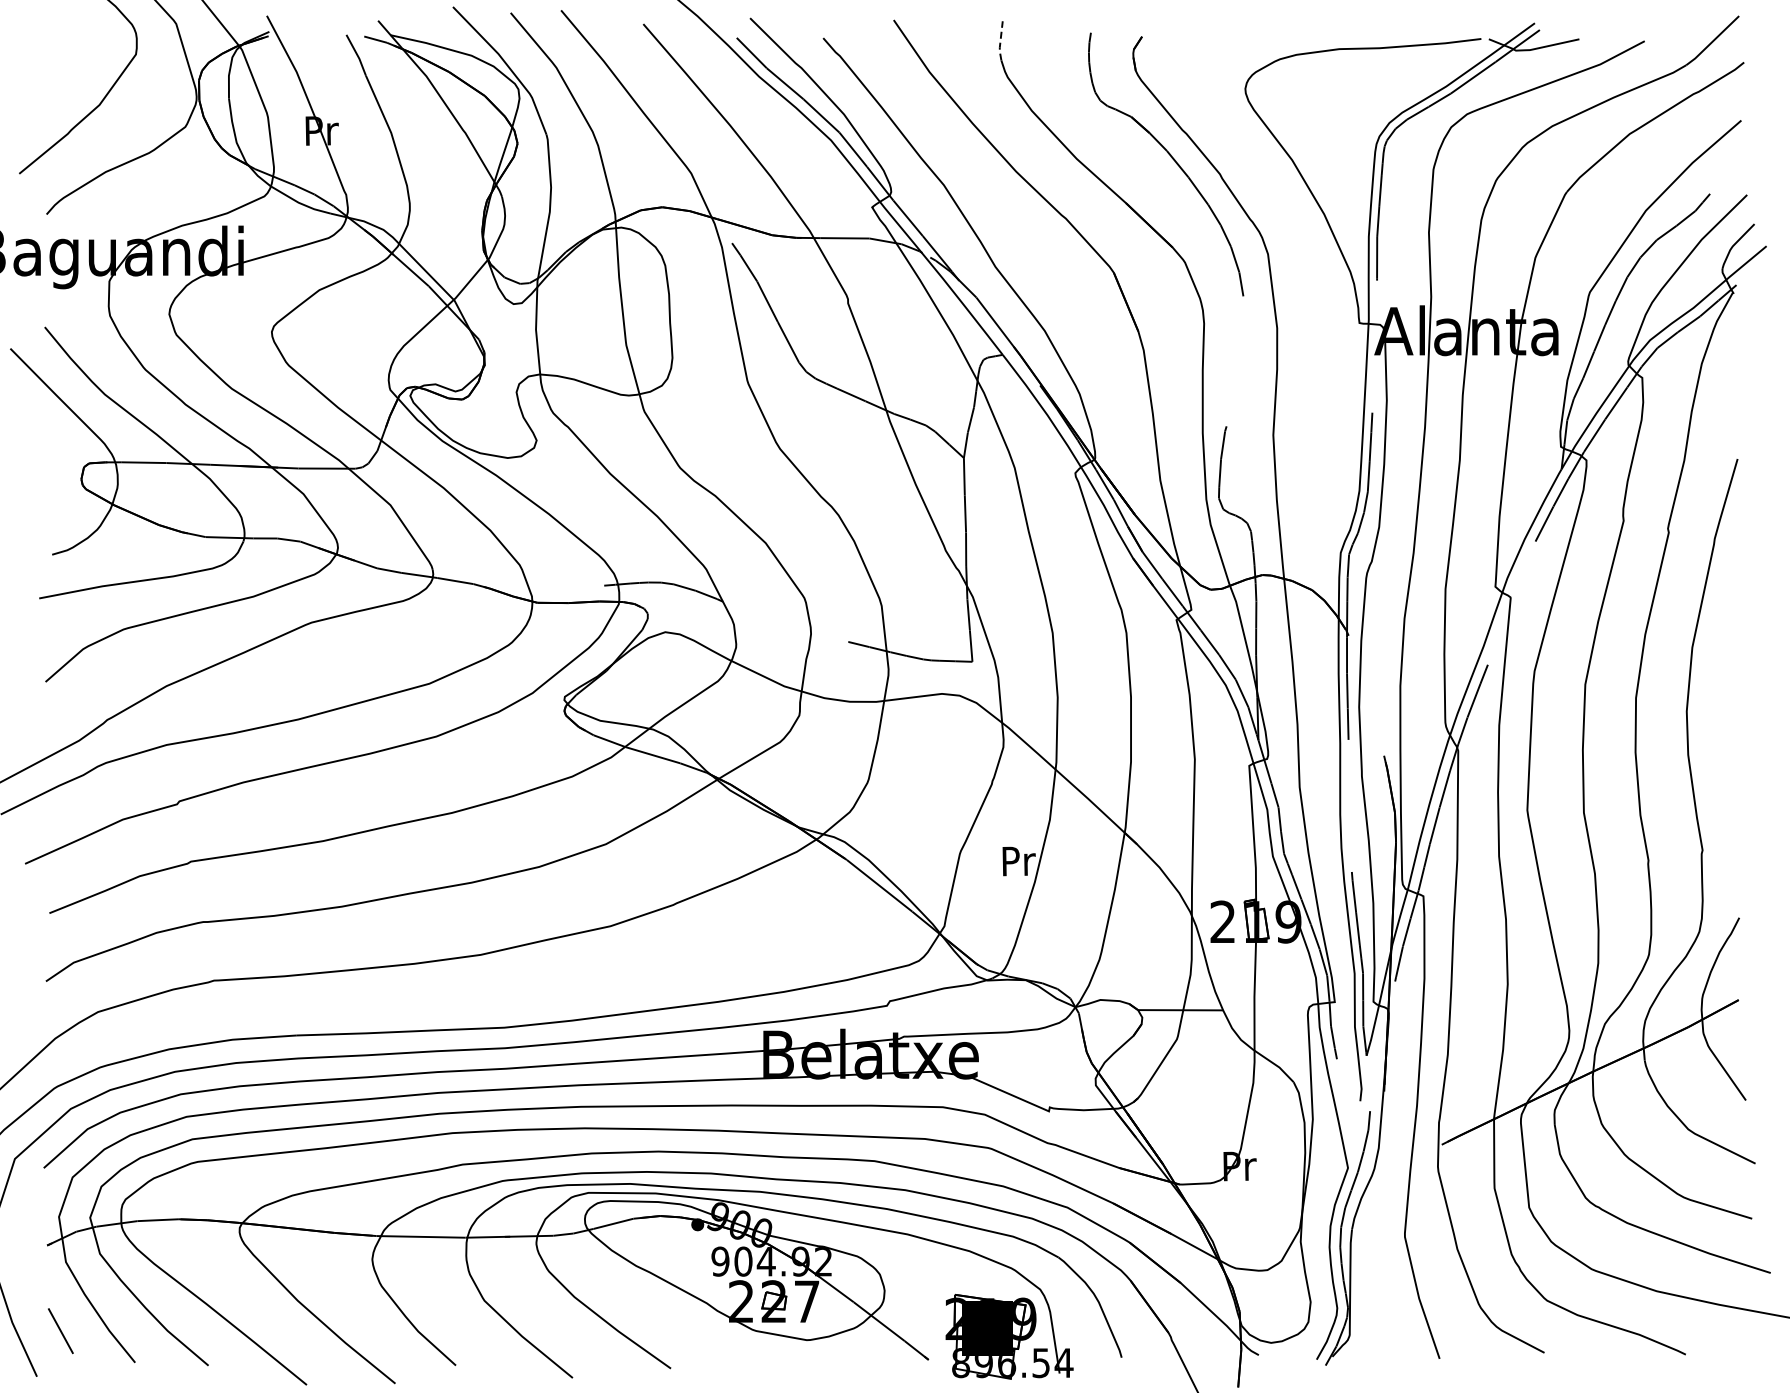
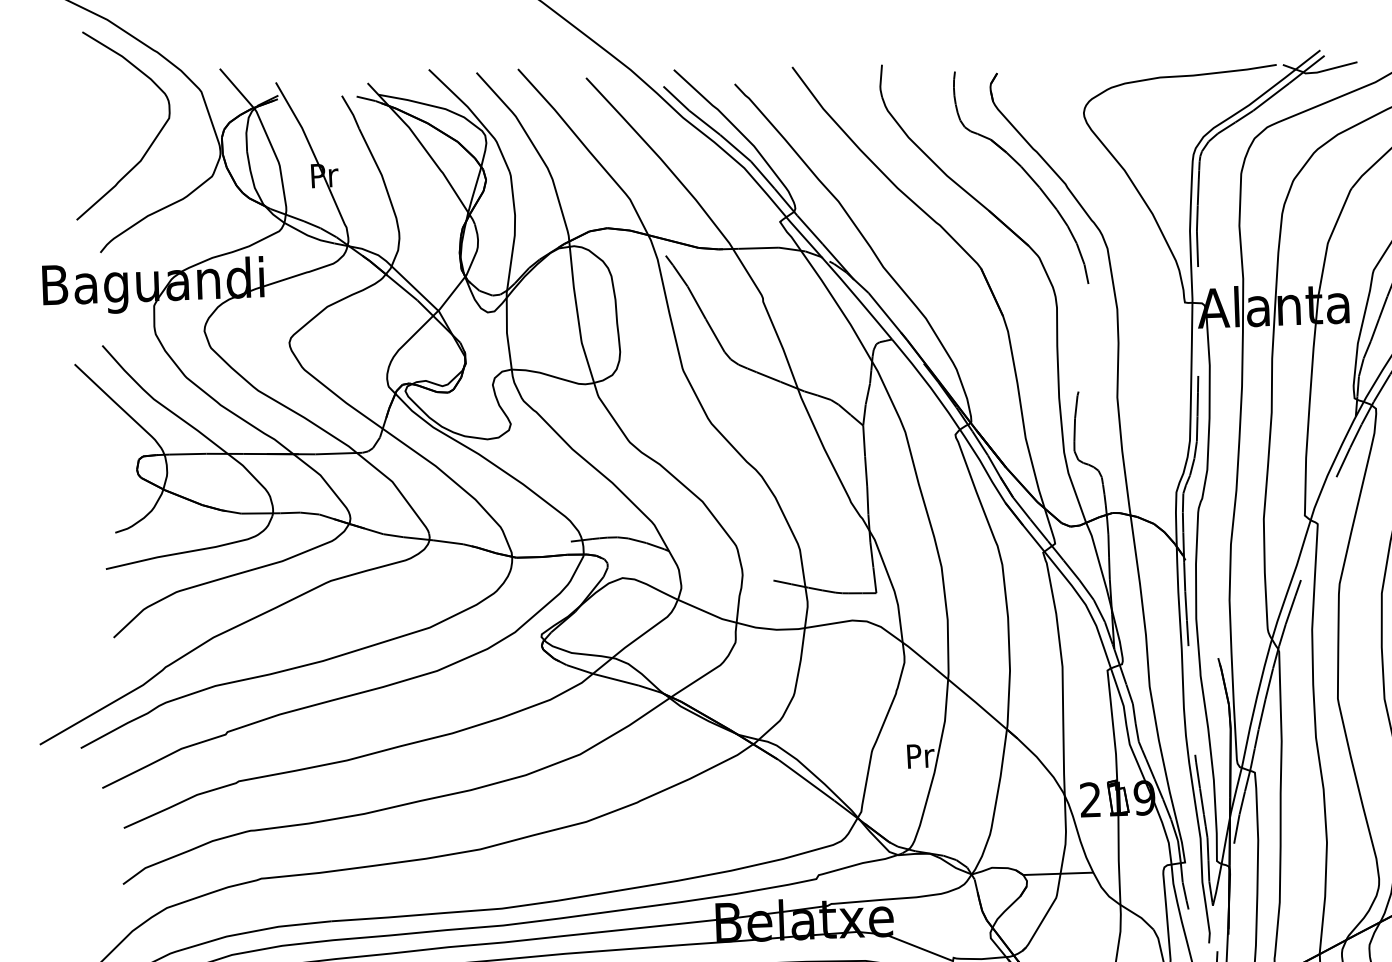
line: (1000, 41) -> (880, 81), dashed -> solid

